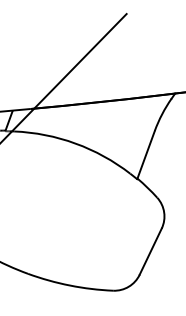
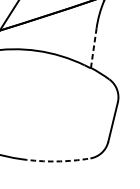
line: (146, 155) -> (94, 48), solid -> dashed
arc: (70, 285) -> (56, 161), solid -> dashed

